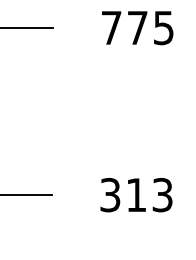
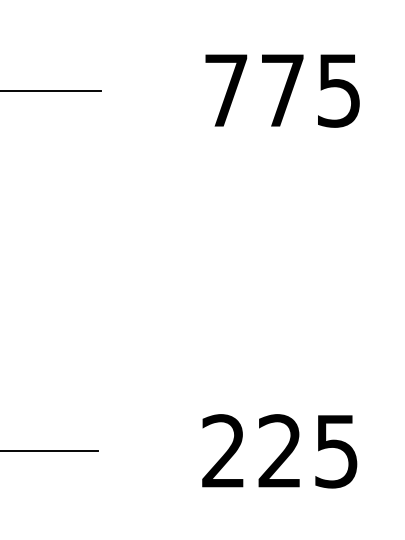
text: (136, 194) -> (280, 449), 313 -> 225

